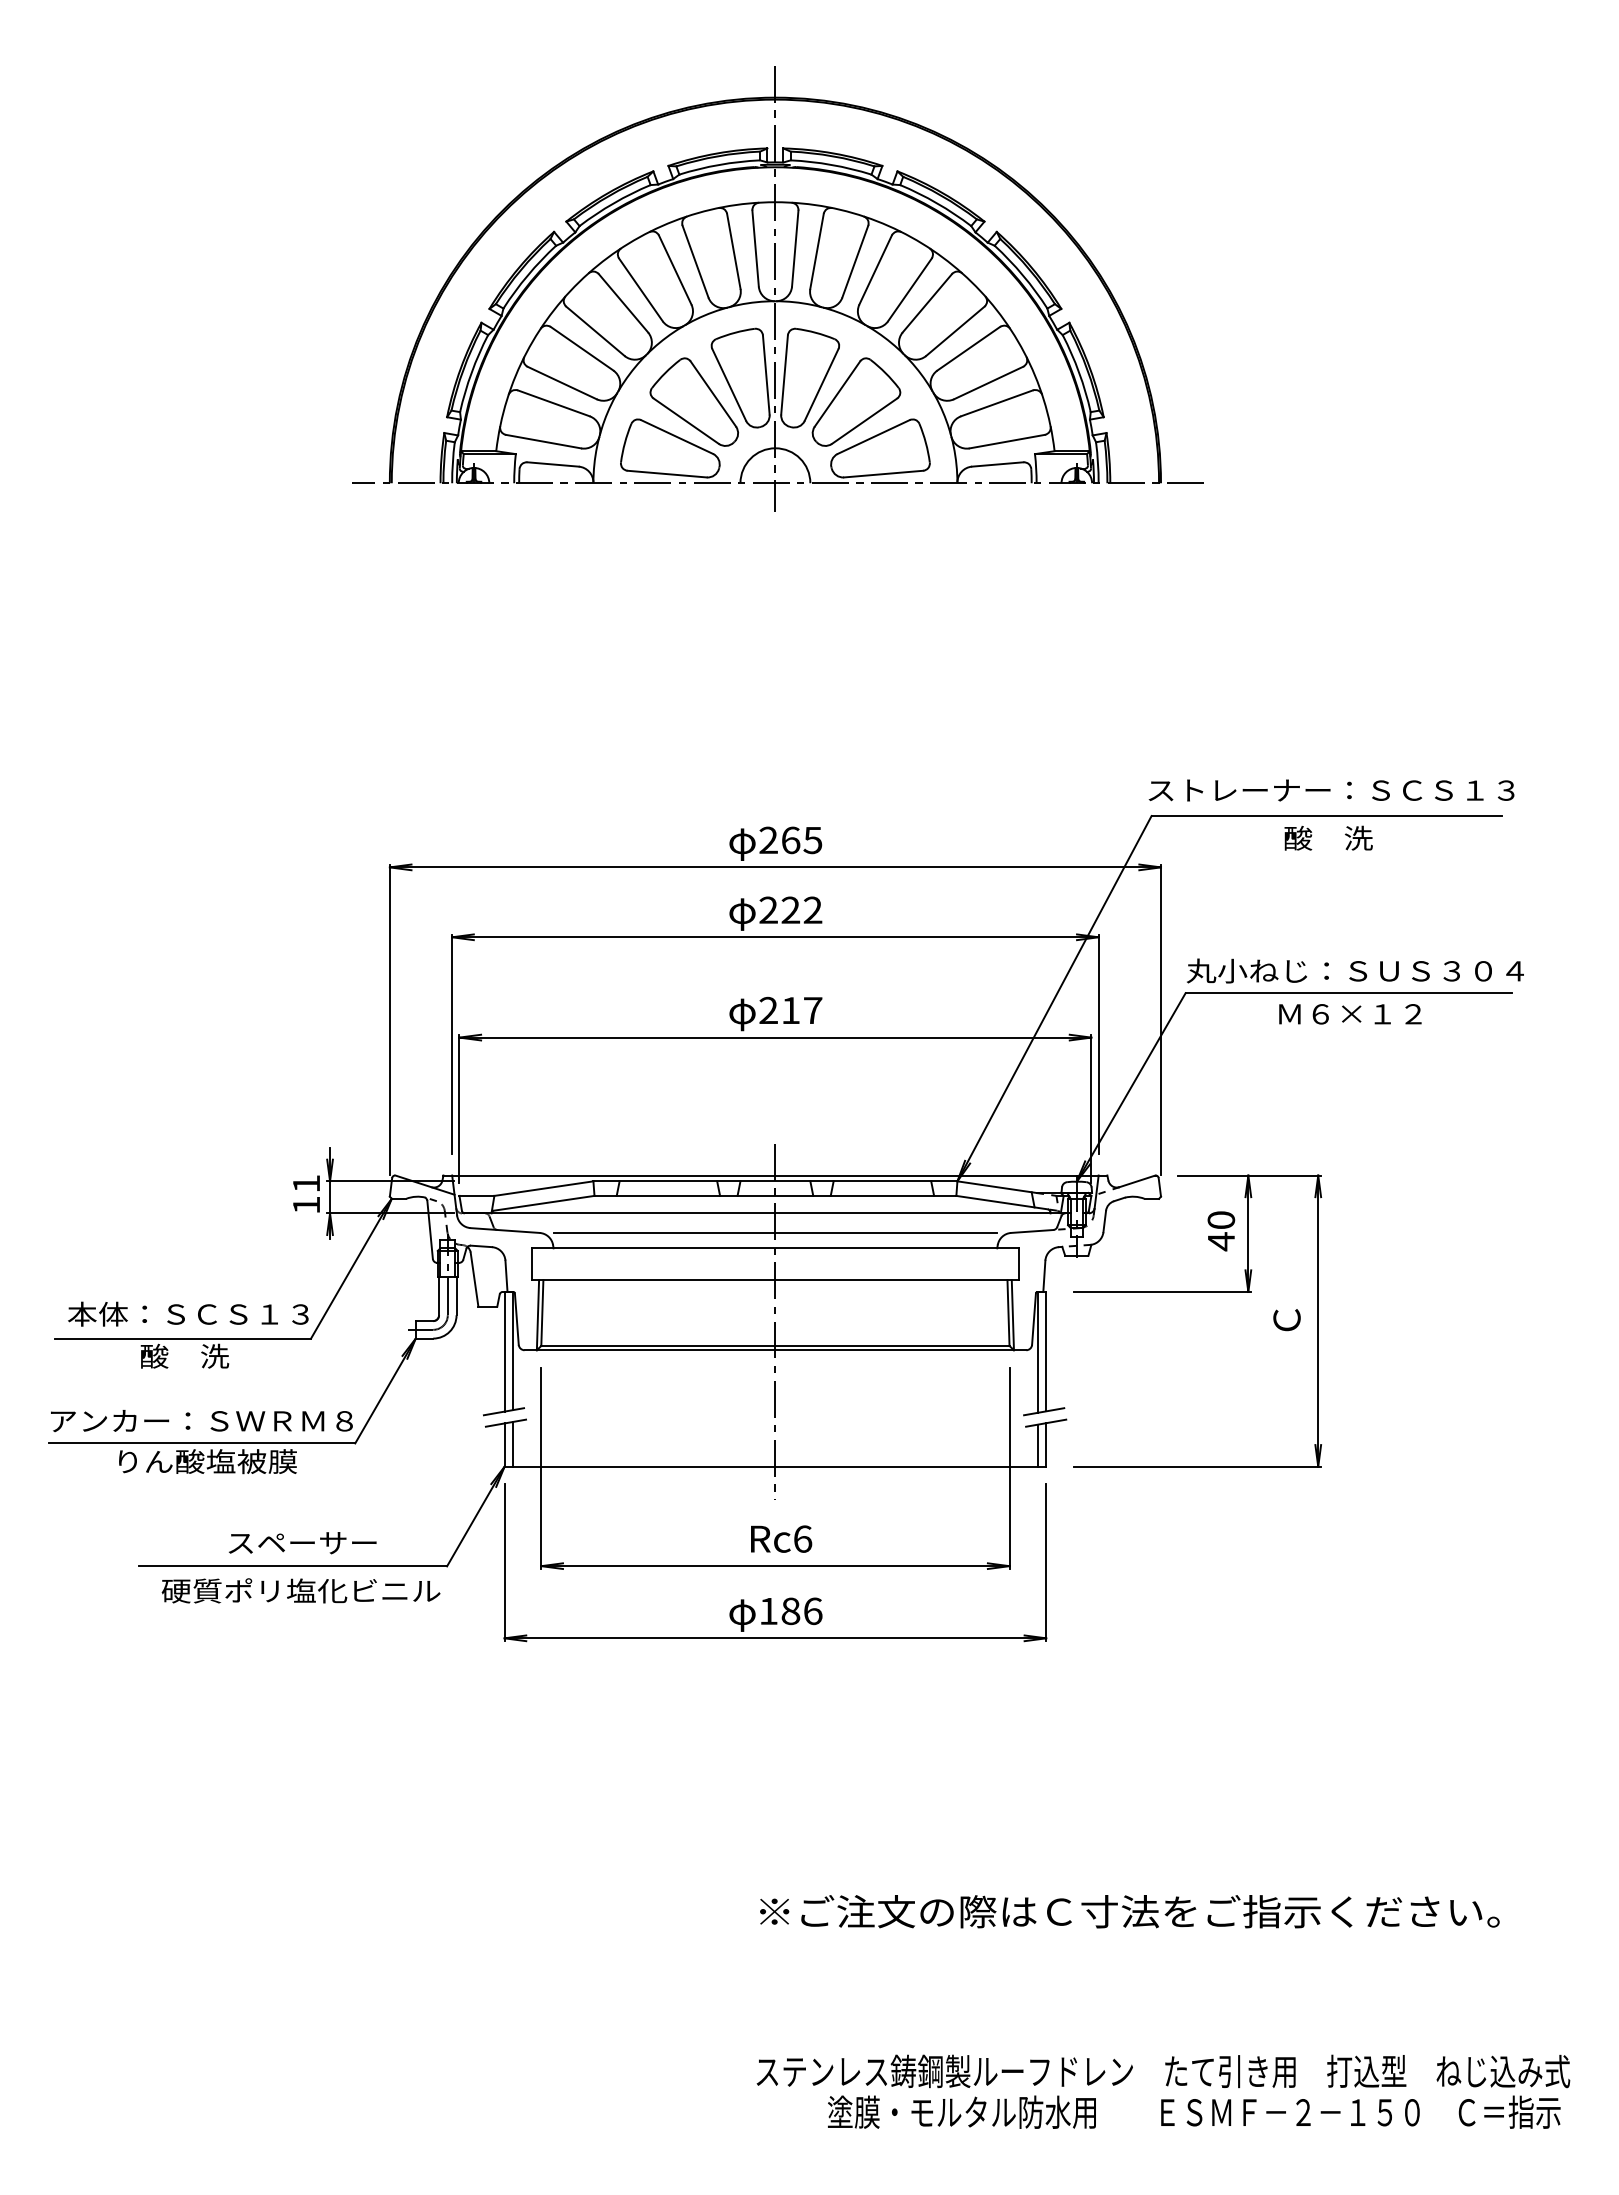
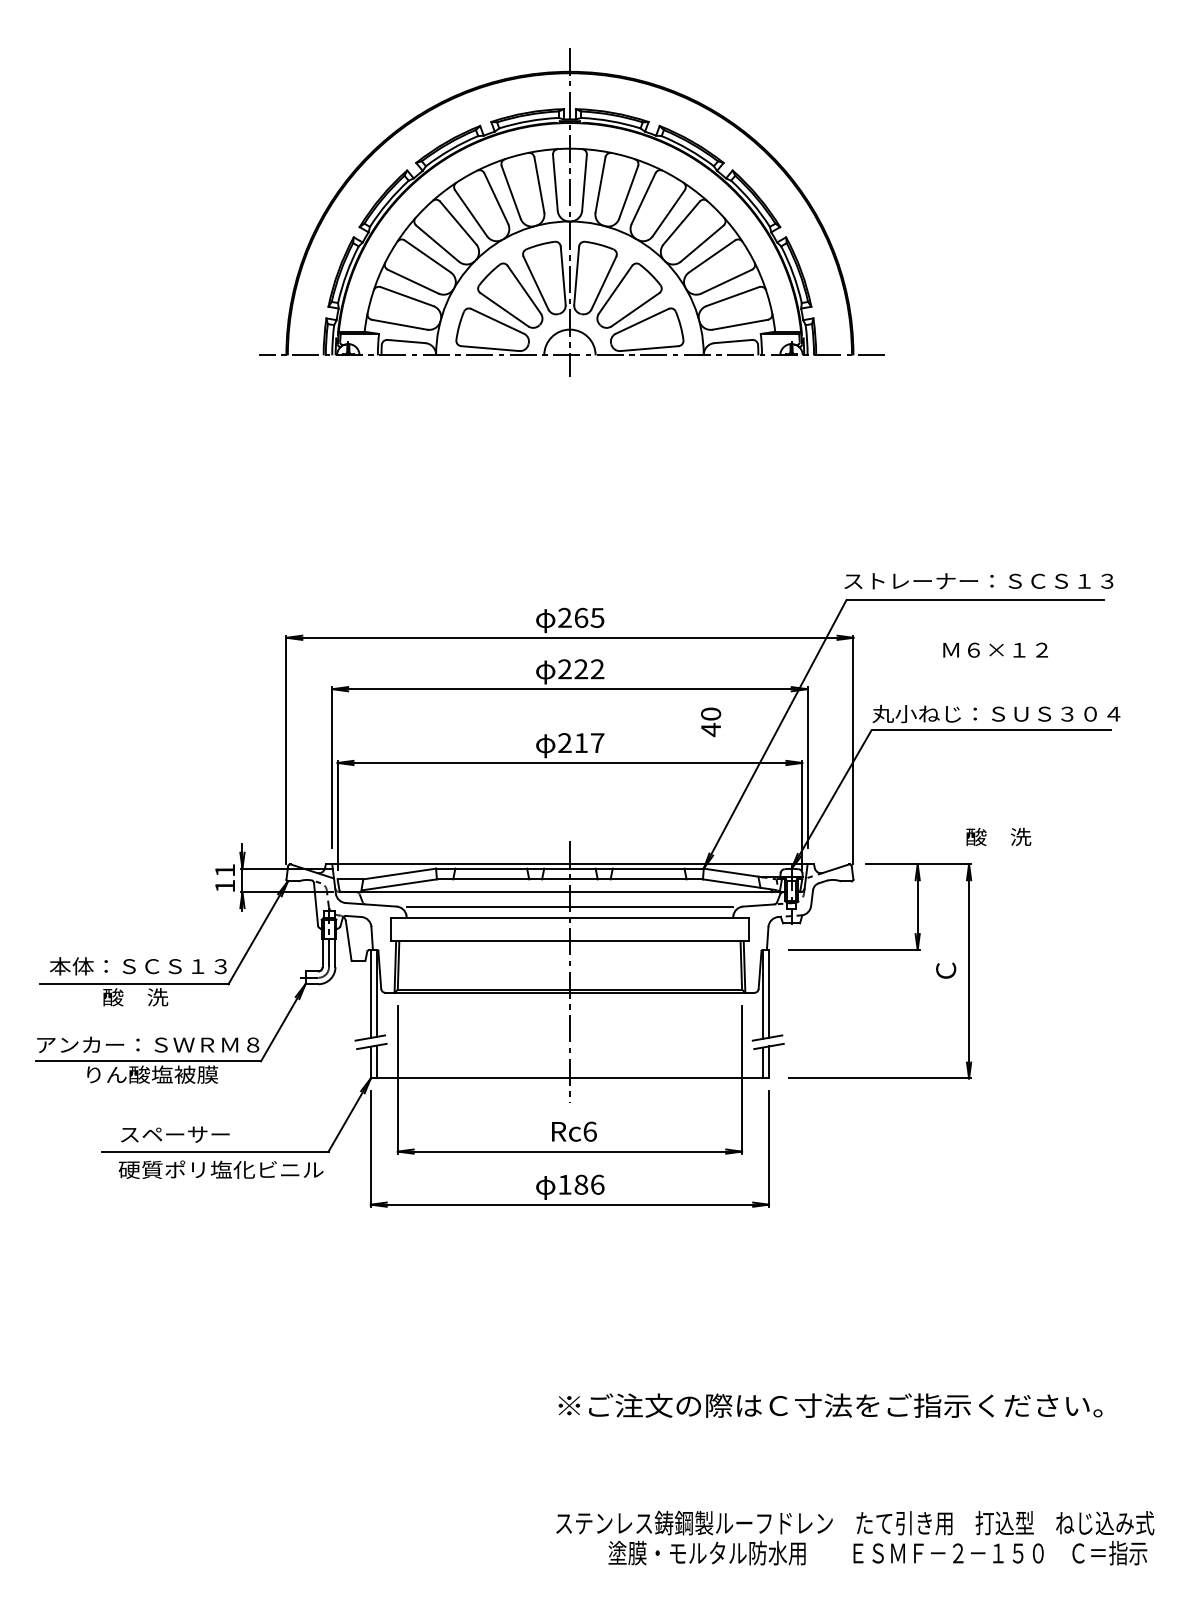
text: (1328, 837) -> (998, 836), moved
text: (1350, 1014) -> (995, 650), moved
text: (1221, 1231) -> (711, 722), moved
text: (302, 1543) -> (175, 1134), moved

